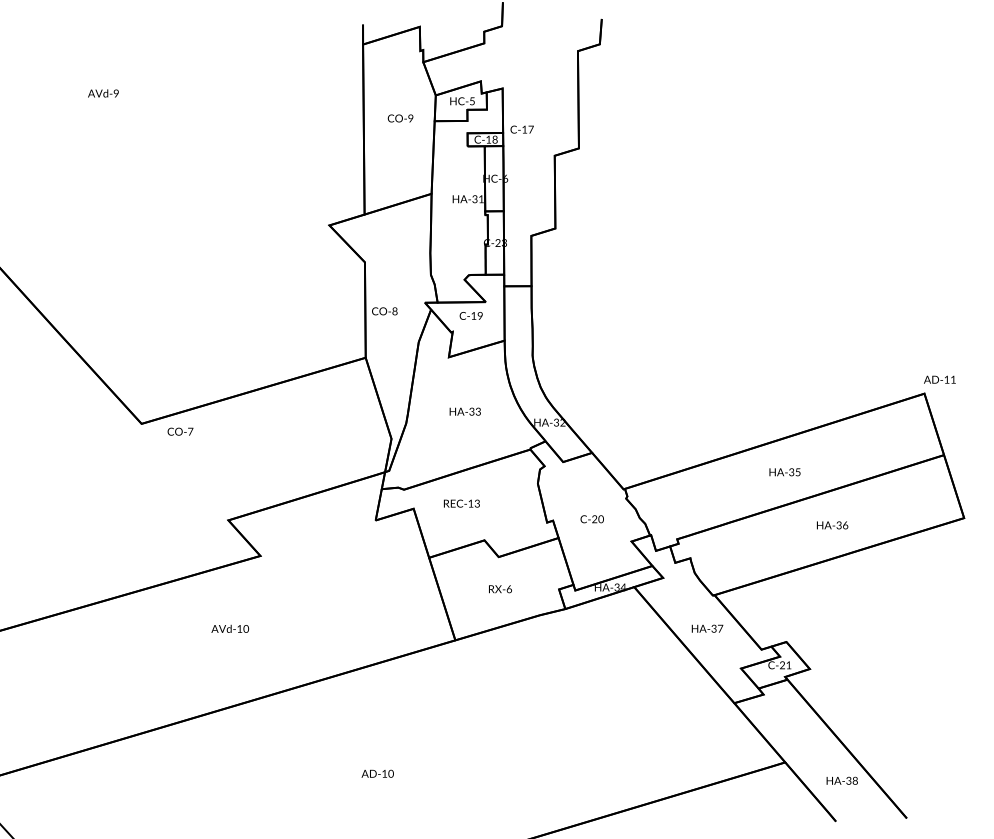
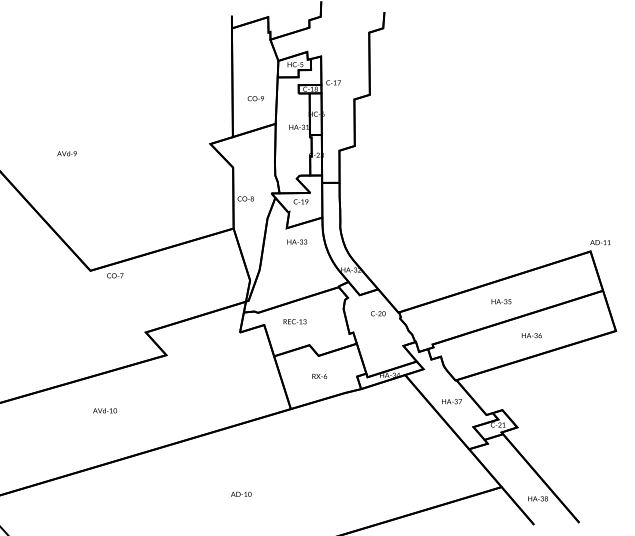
text: (102, 93) -> (66, 153), moved
text: (399, 118) -> (255, 98), moved
text: (465, 410) -> (297, 241), moved
text: (592, 518) -> (378, 313), moved
text: (230, 628) -> (105, 410), moved

